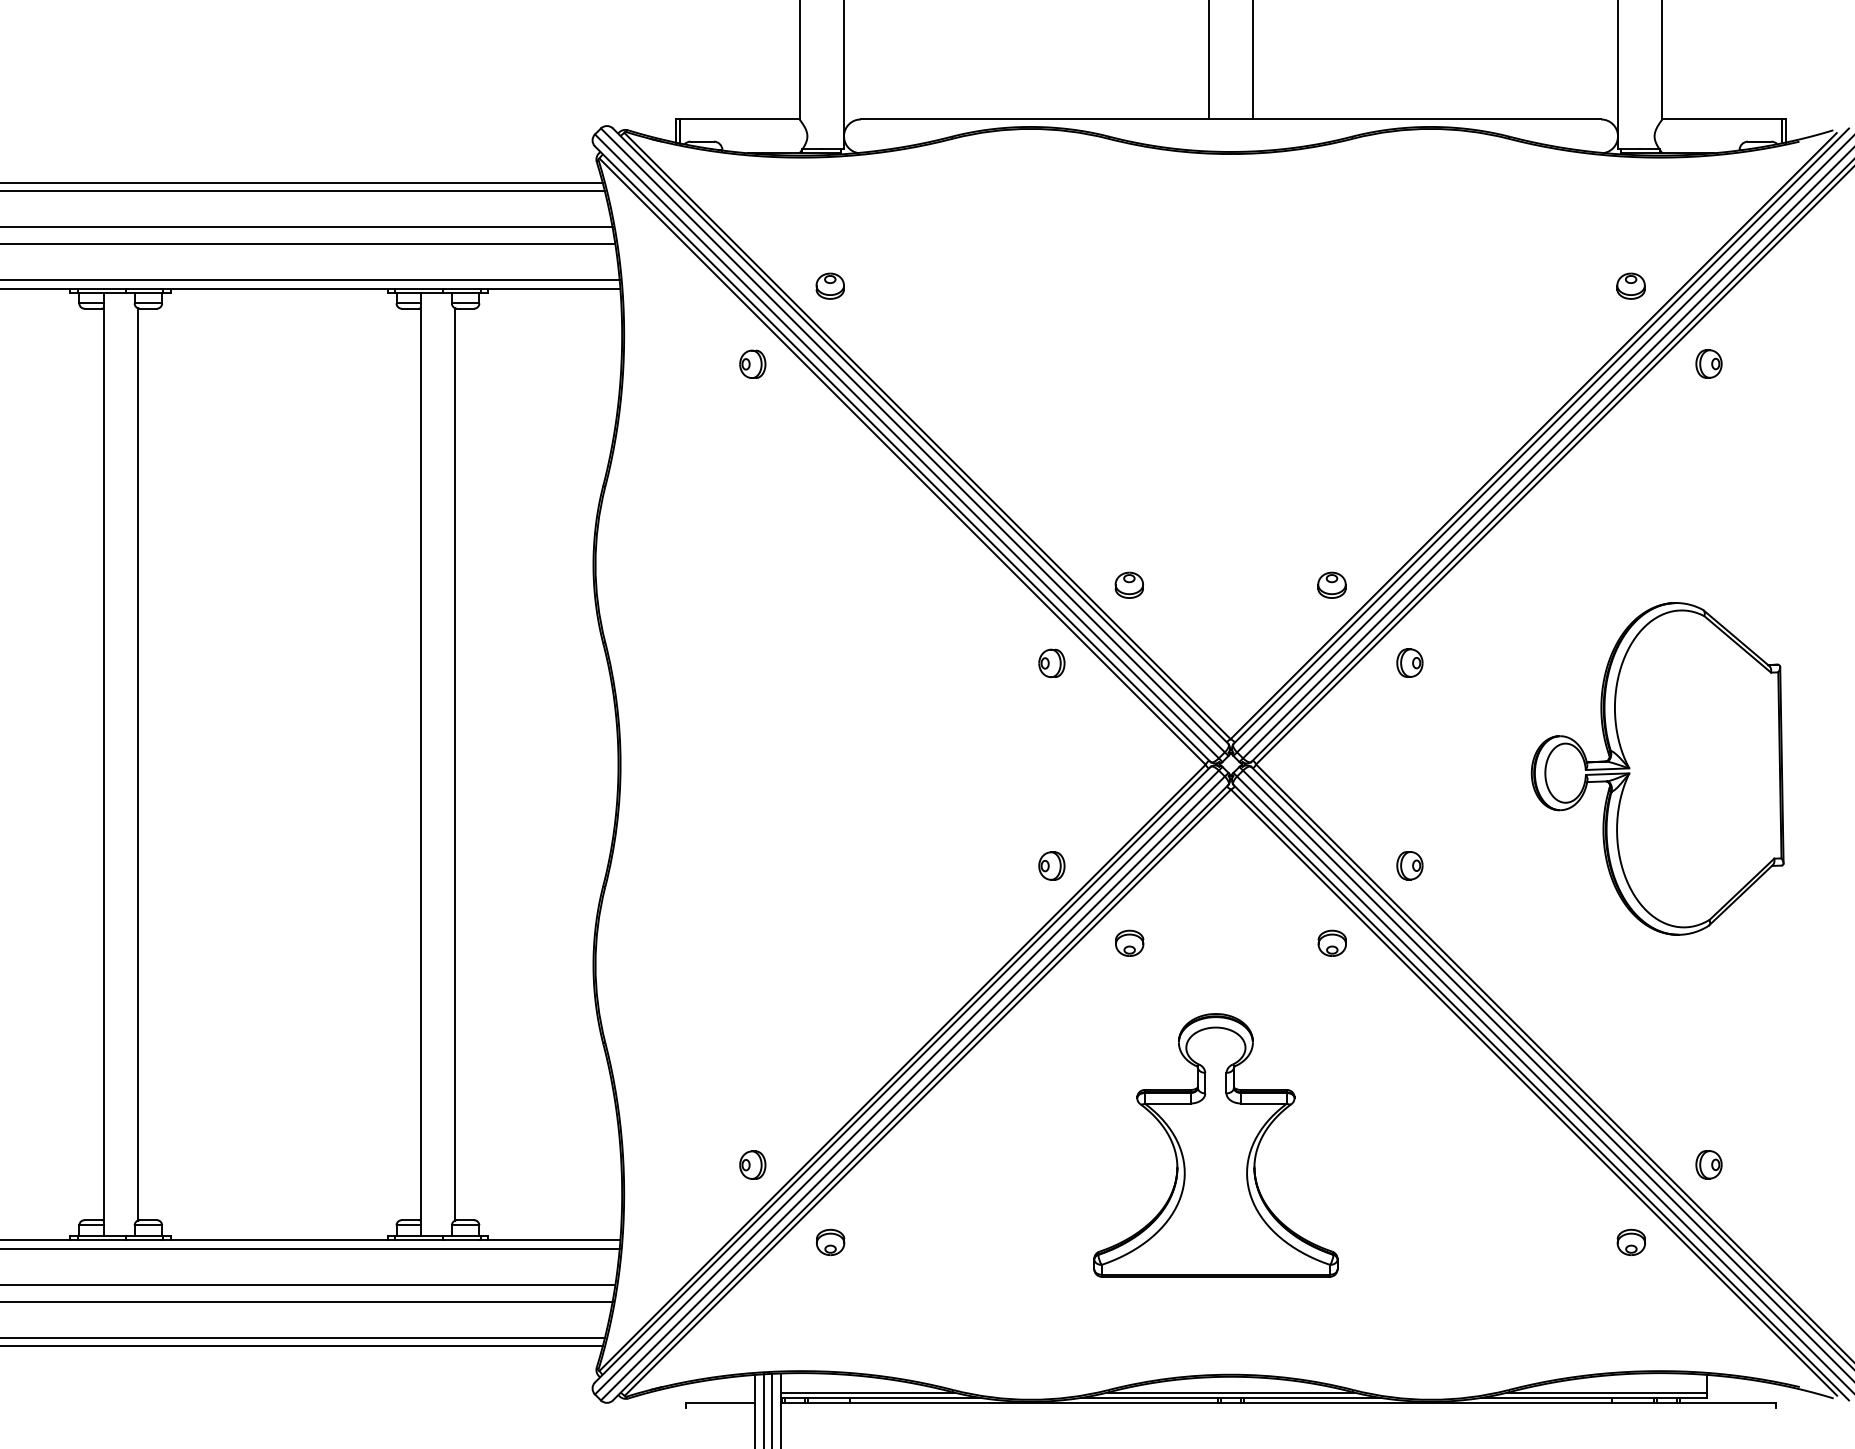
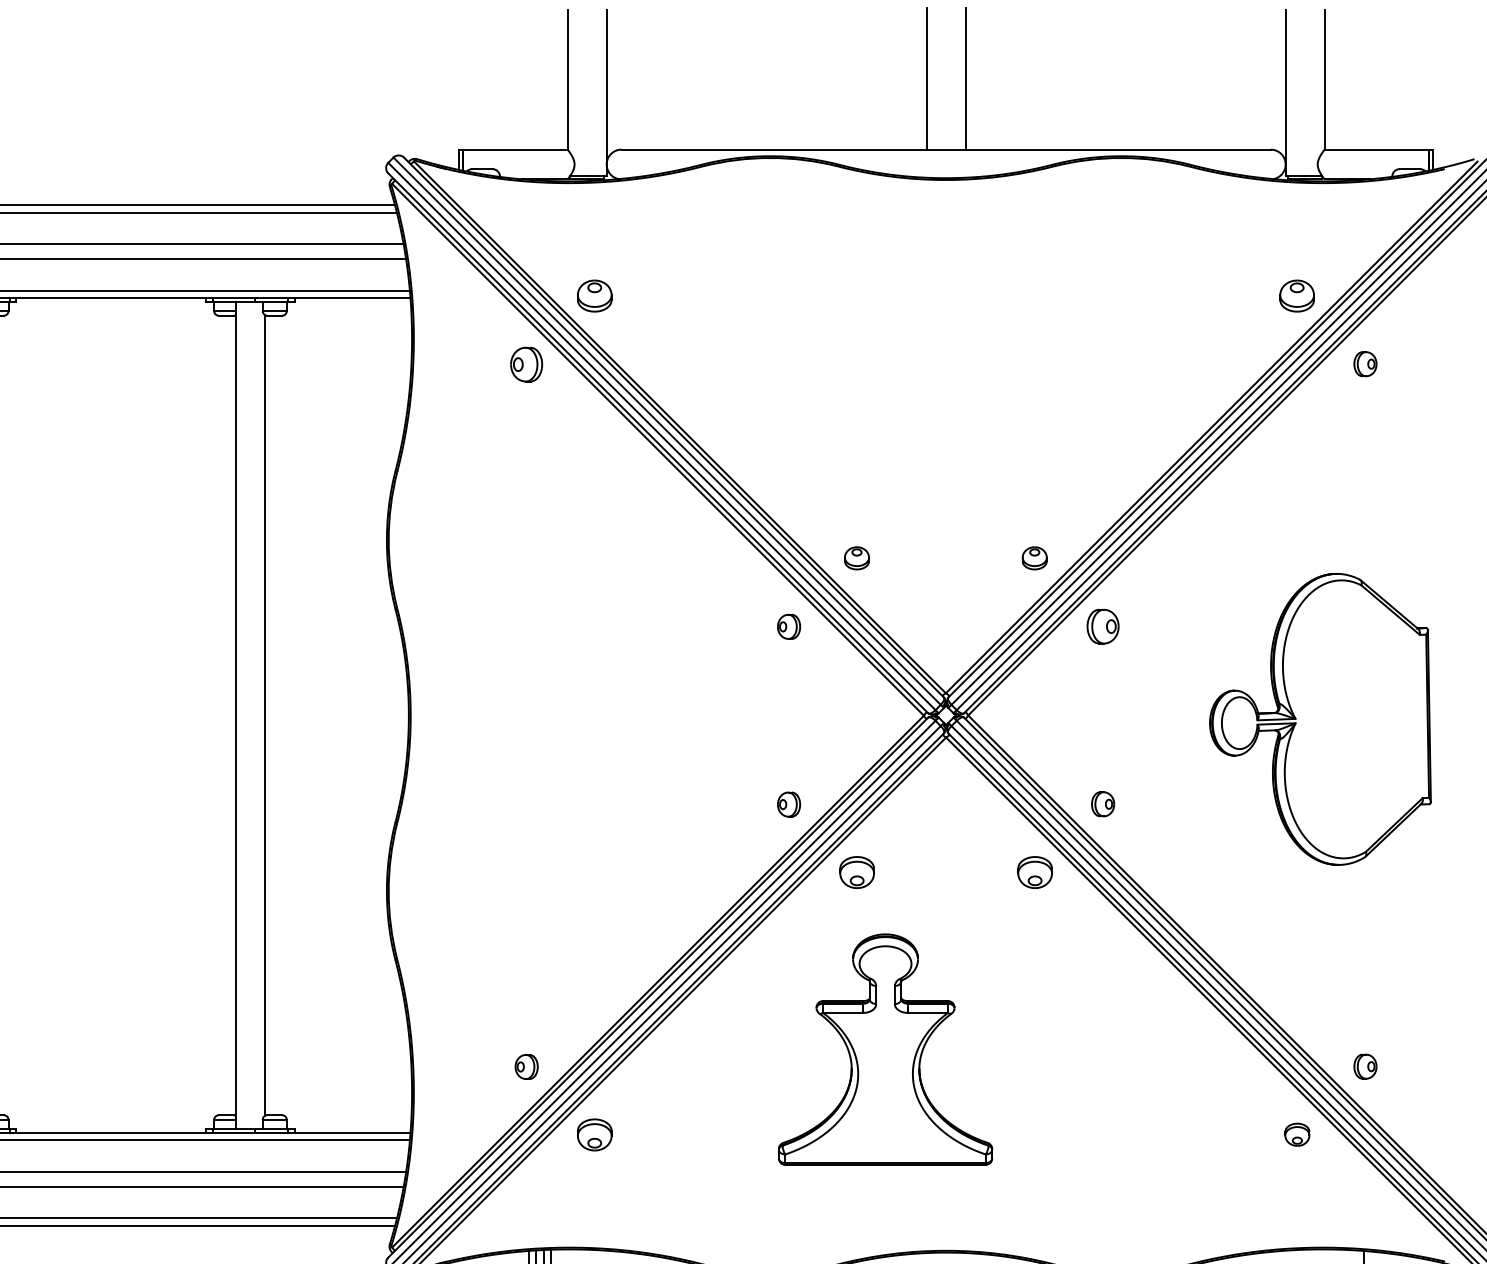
part: (829, 285) -> (593, 295), size x1.4
part: (1630, 285) -> (1296, 295), size x1.4
part: (752, 363) -> (526, 363), size x1.4
part: (1409, 662) -> (1102, 626), size x1.4
part: (1129, 942) -> (857, 871), size x1.4
part: (1331, 942) -> (1034, 871), size x1.4
part: (1215, 1145) -> (885, 1049), moved
part: (830, 1241) -> (594, 1133), size x1.4

